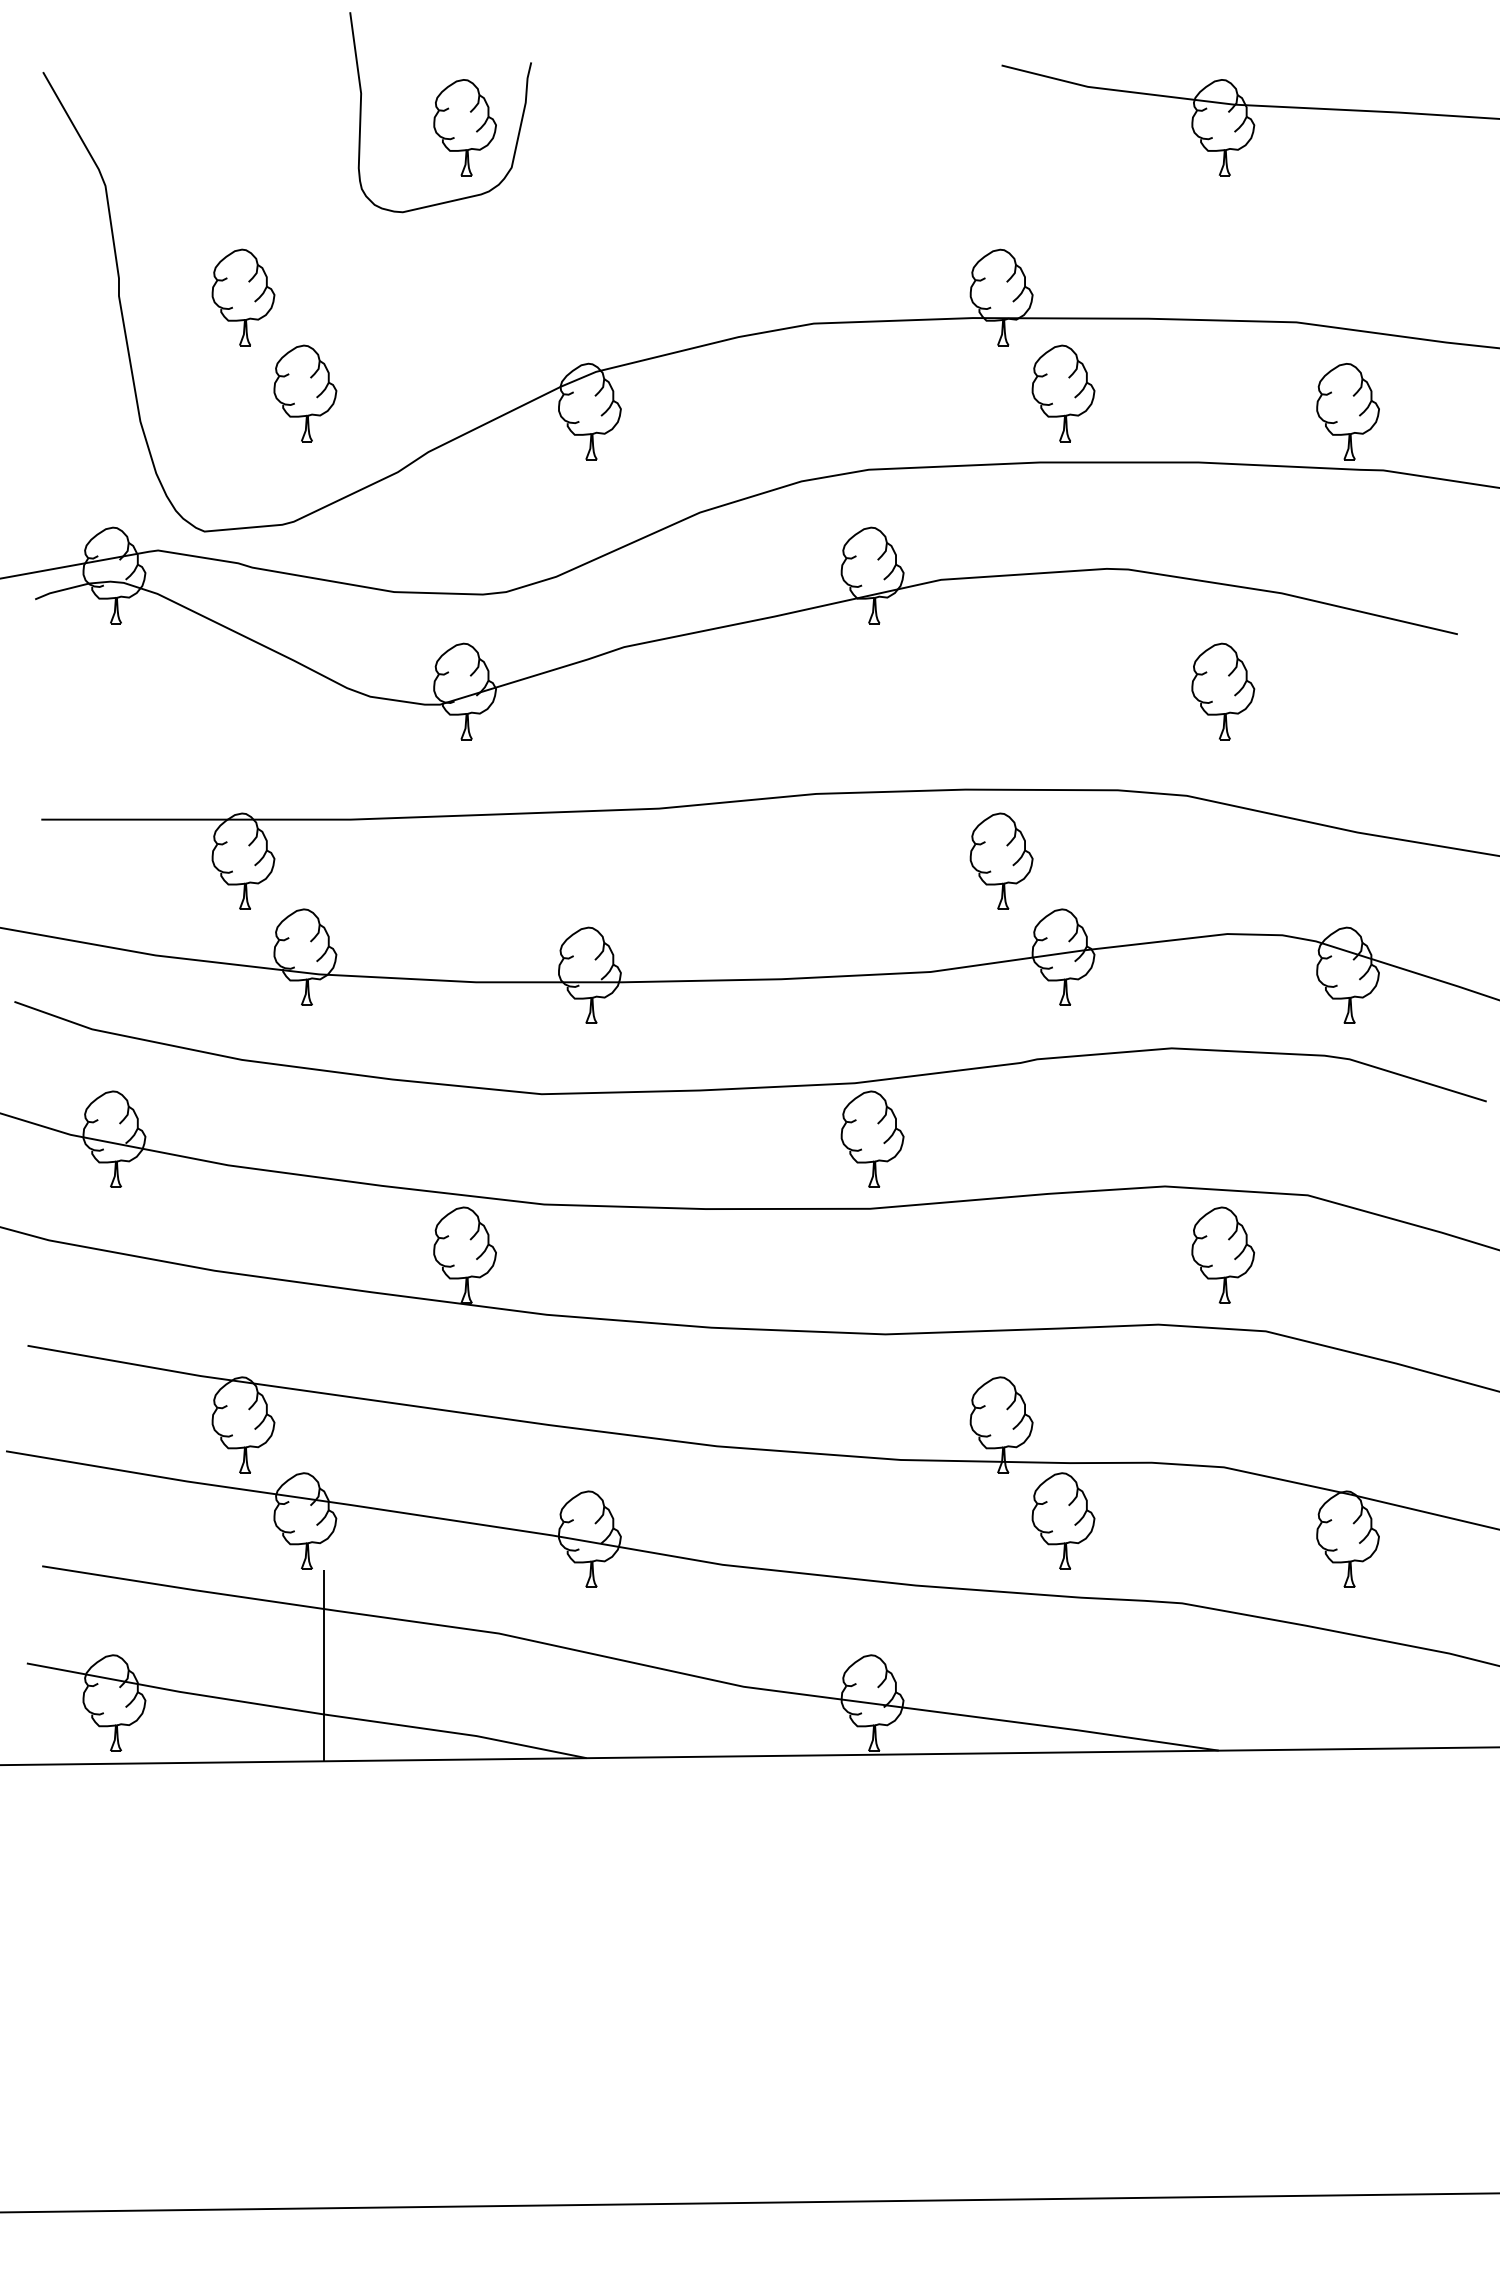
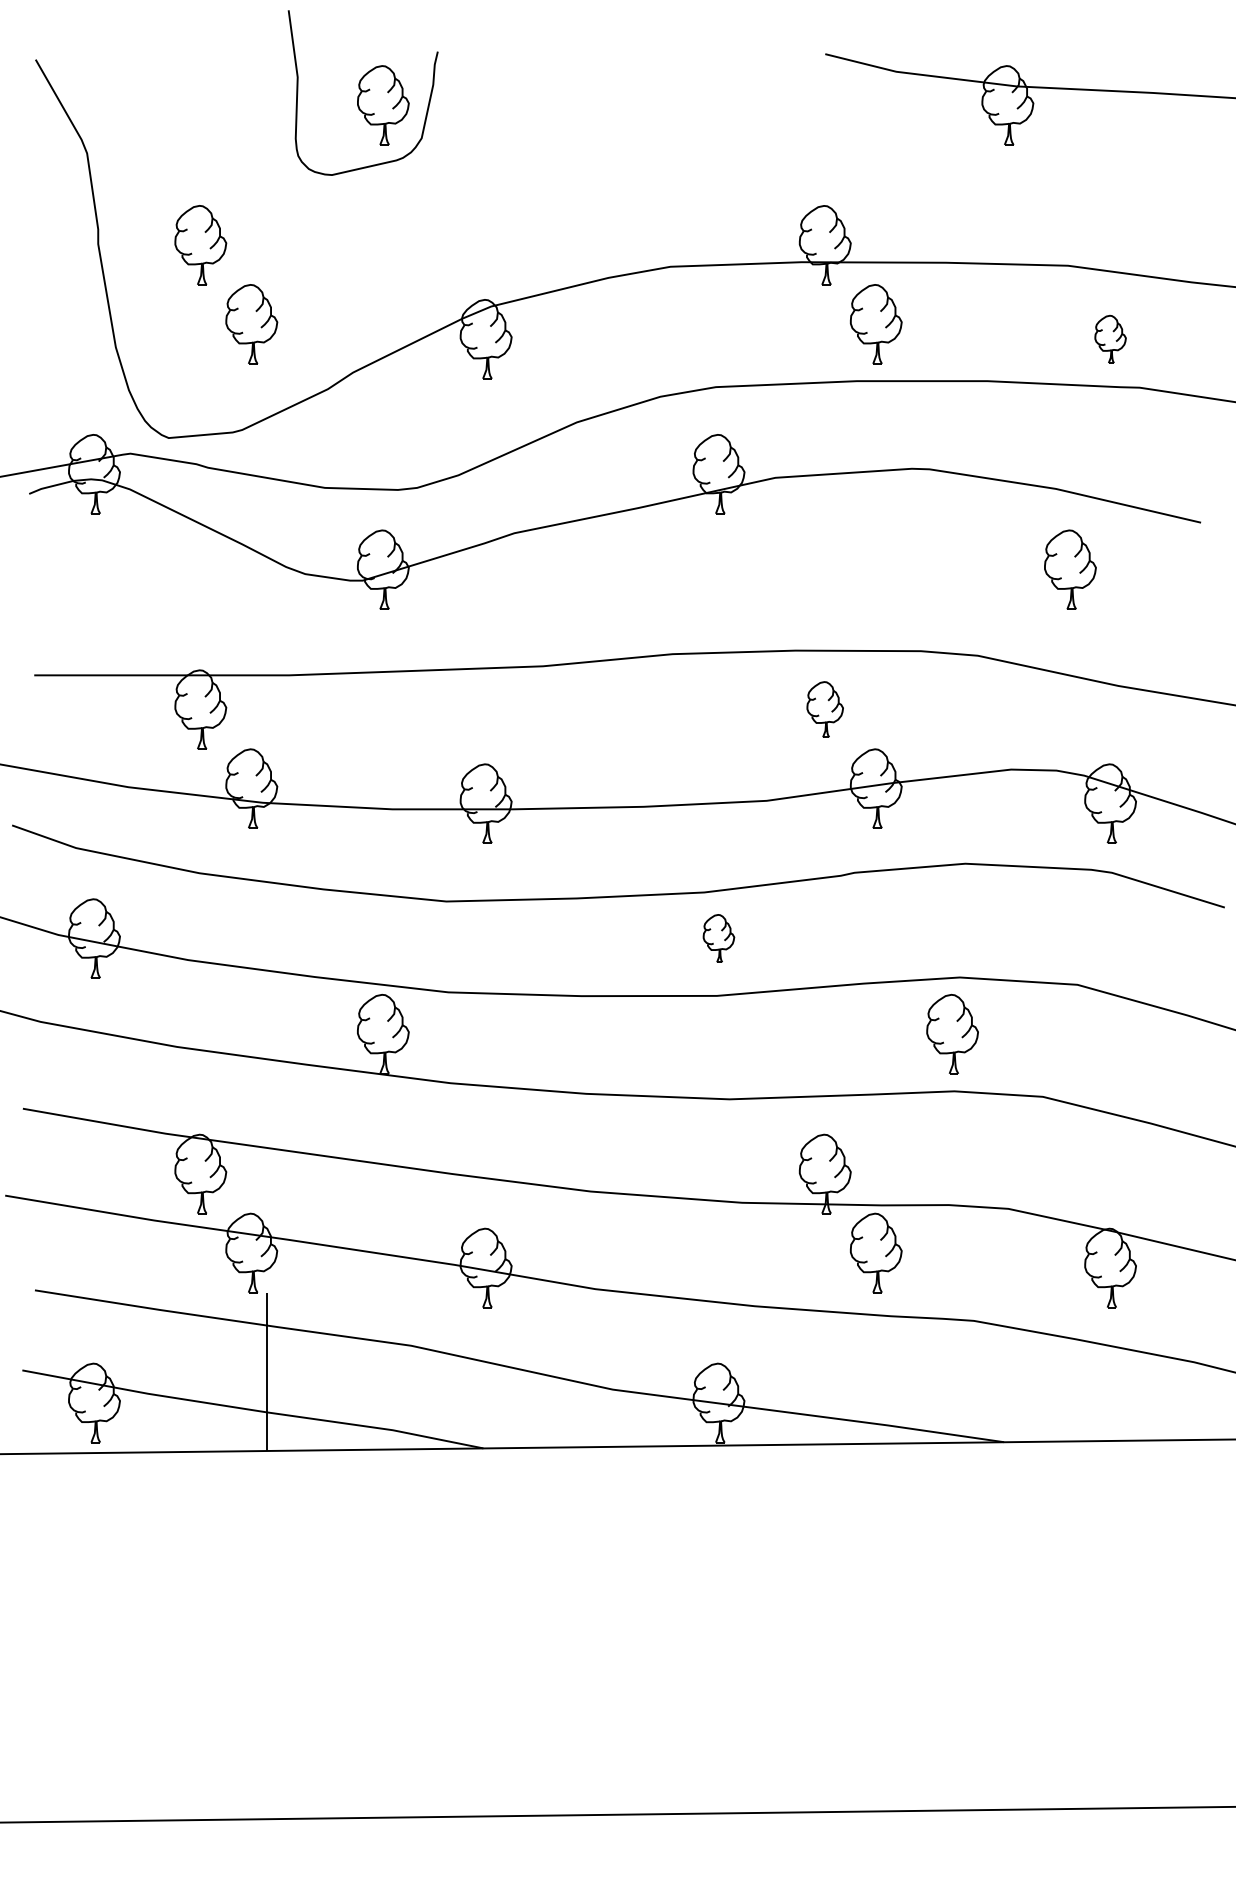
part: (1347, 411) -> (1110, 339), size x0.6
part: (1223, 691) -> (1070, 569), moved
part: (1001, 860) -> (825, 709), size x0.7
part: (872, 1138) -> (718, 937), size x0.6
part: (1223, 1254) -> (952, 1033), moved

